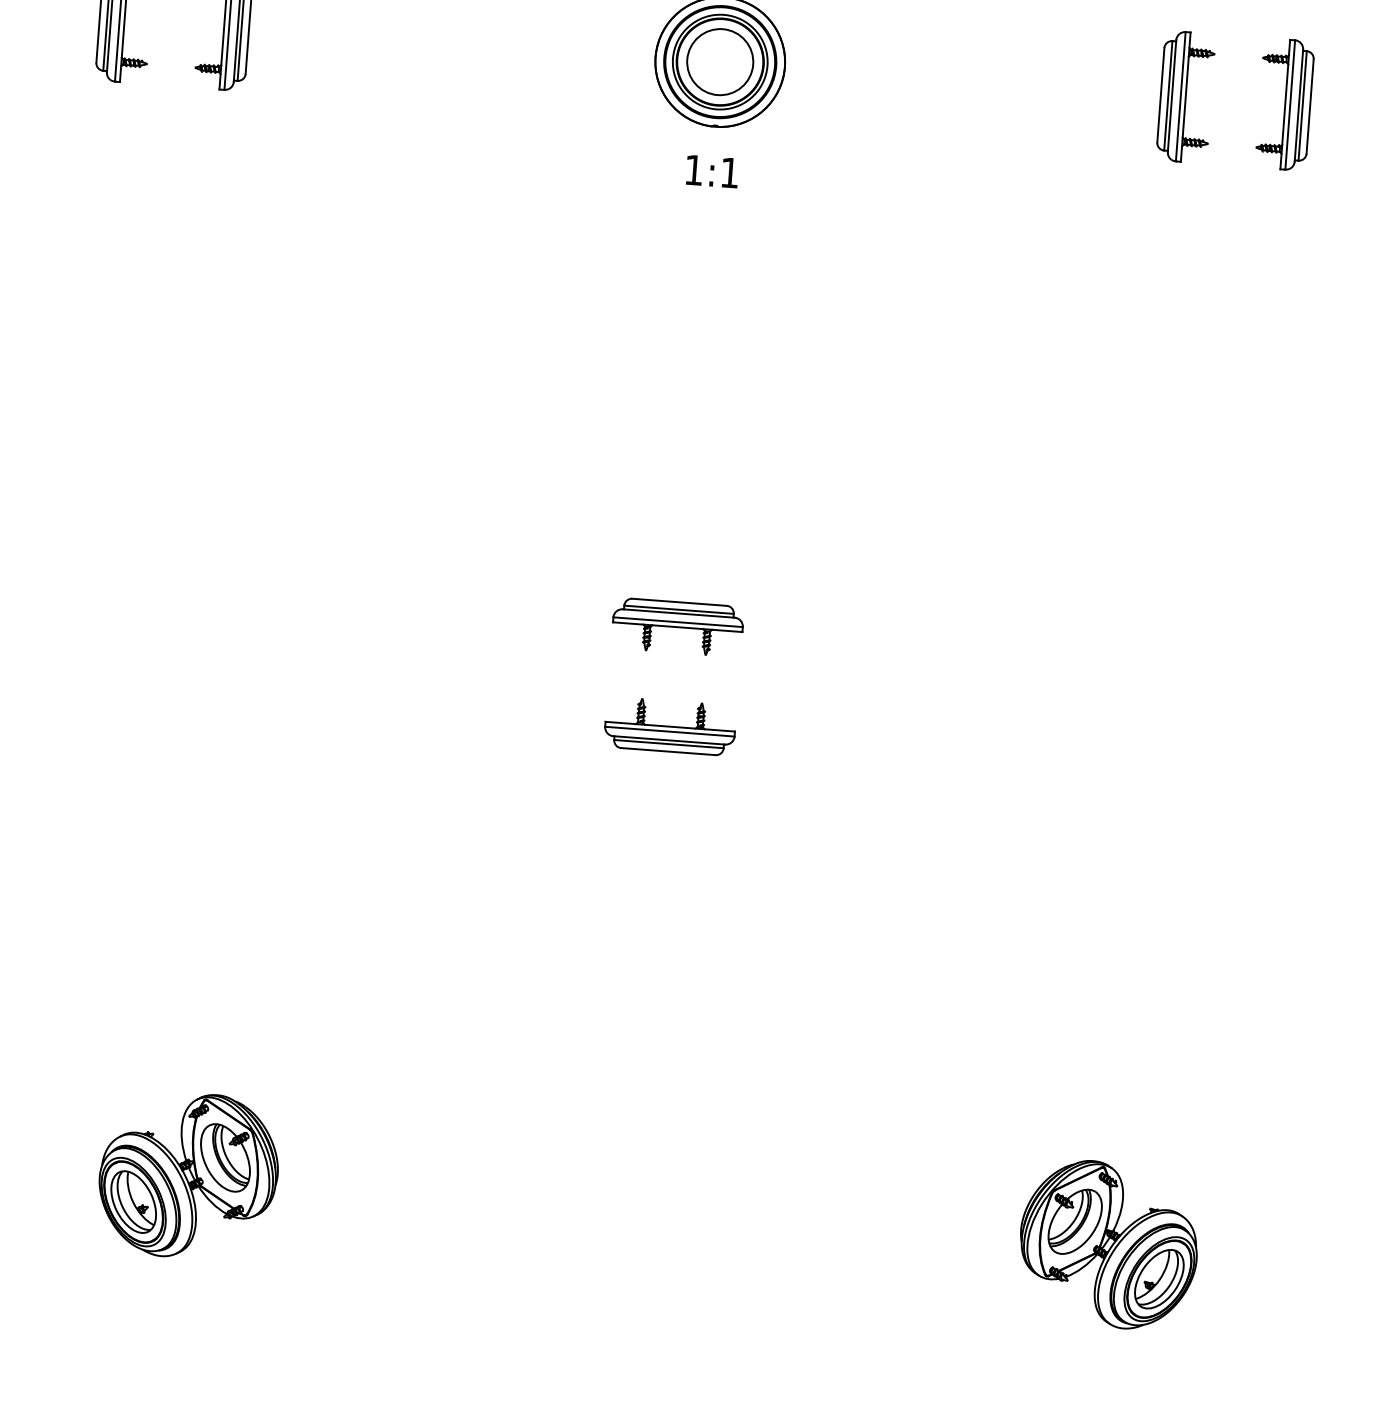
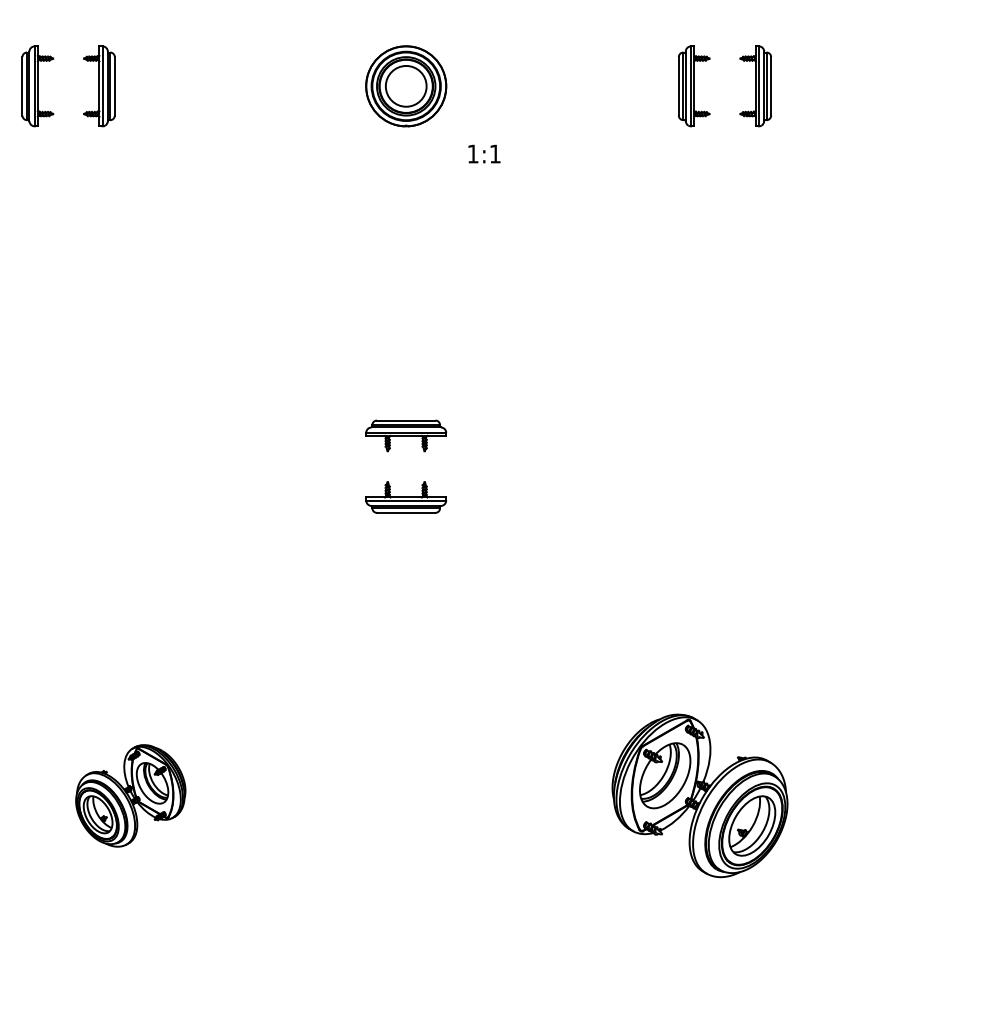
text: (712, 170) -> (484, 153), moved
part: (1108, 1244) -> (699, 795), size x1.6

